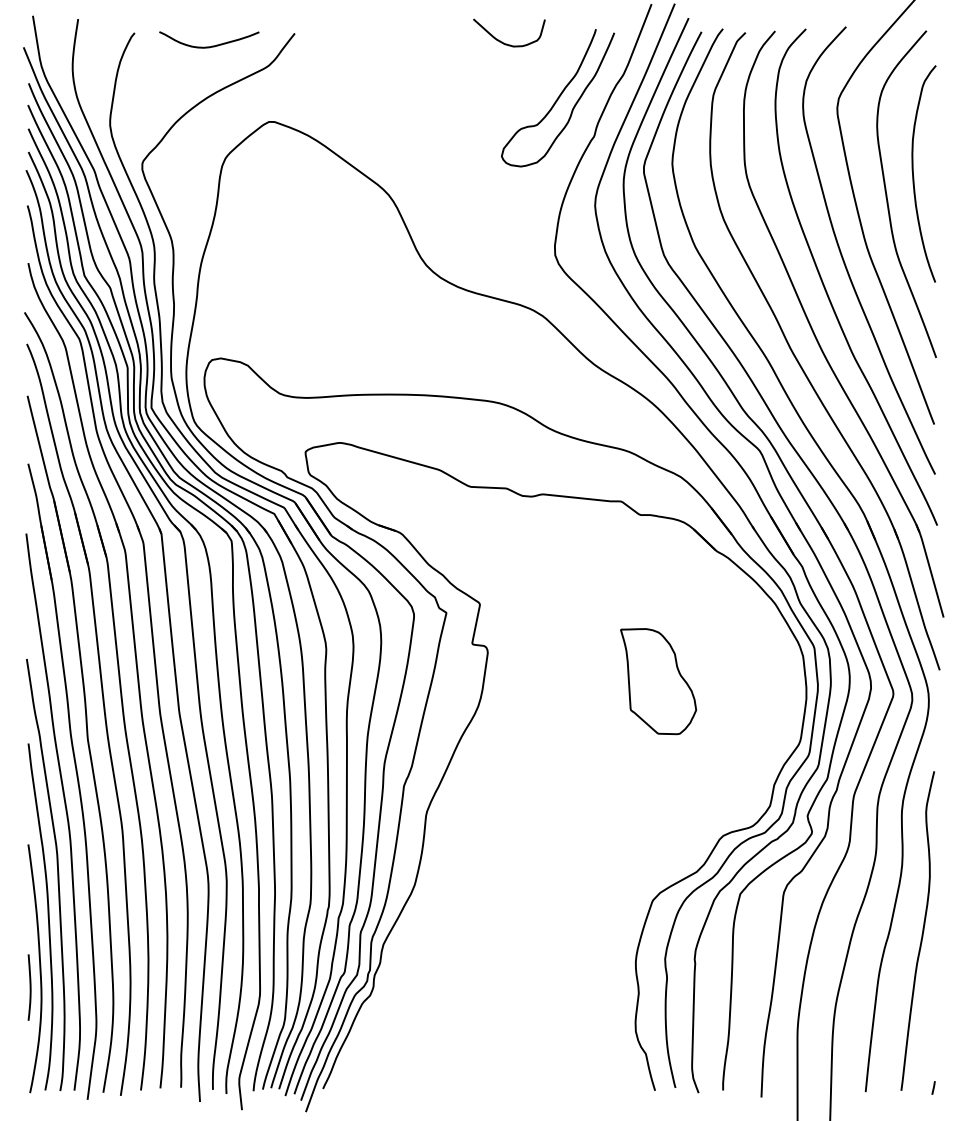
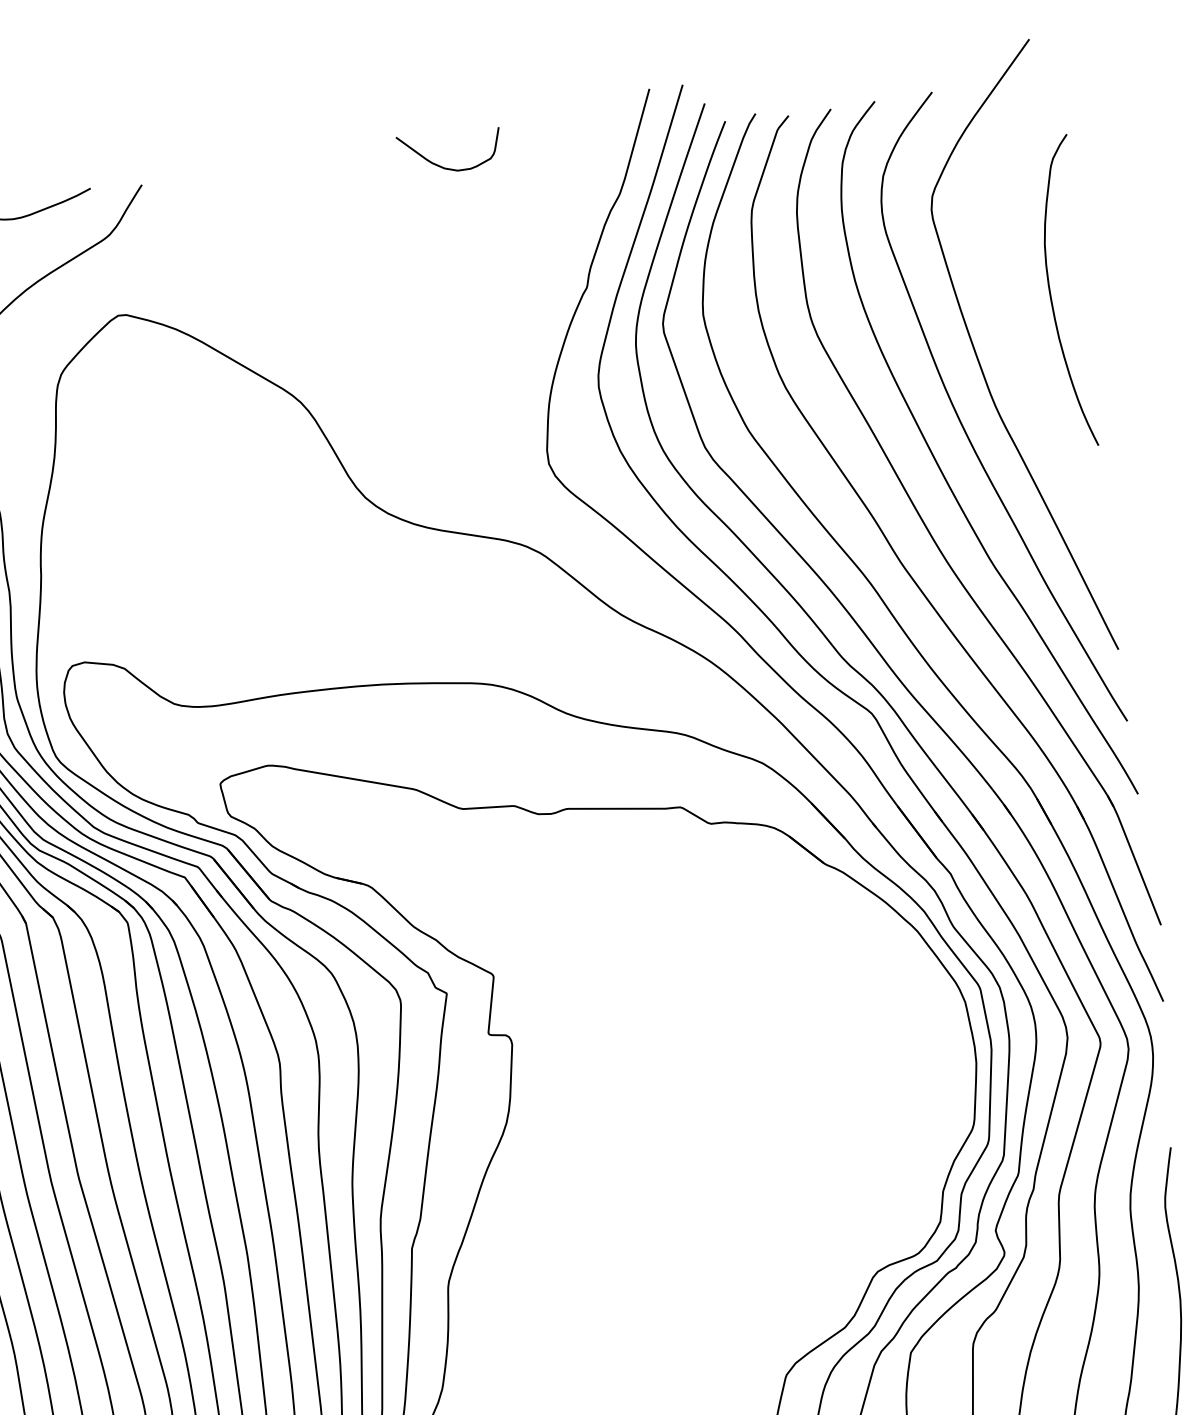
curve: (558, 98) -> (530, 238), removed
curve: (887, 194) -> (1016, 326), removed
part: (658, 681) -> (761, 1060), removed

